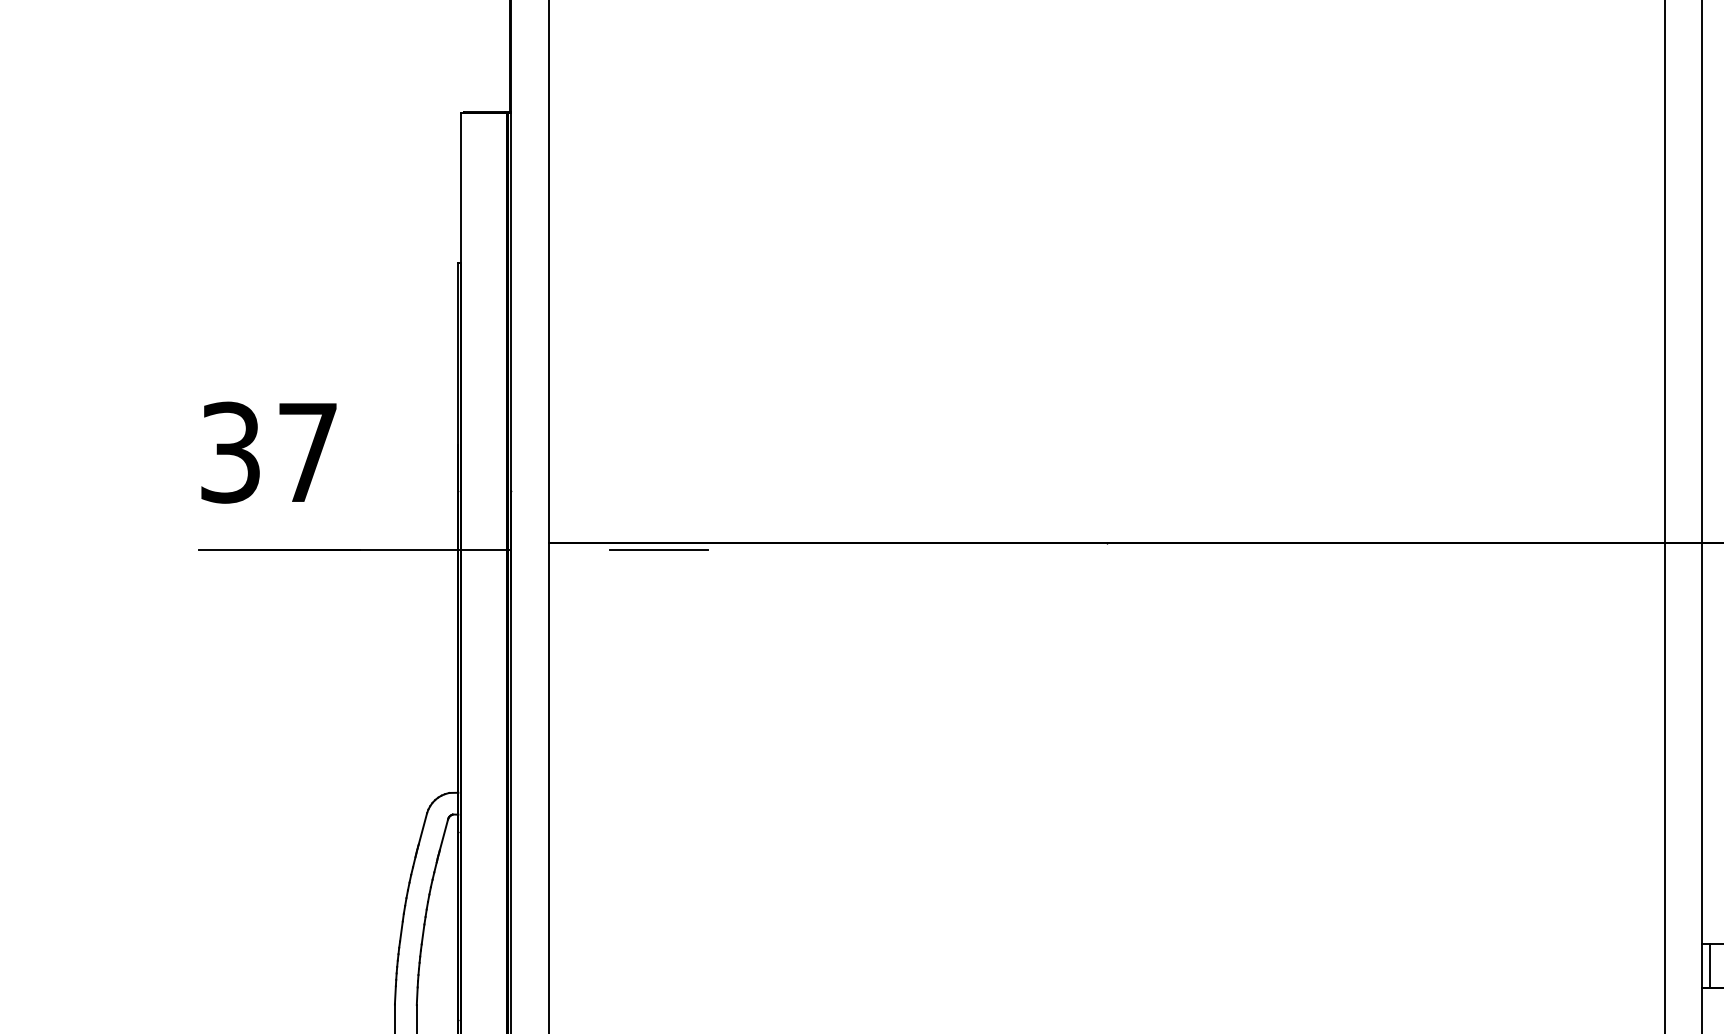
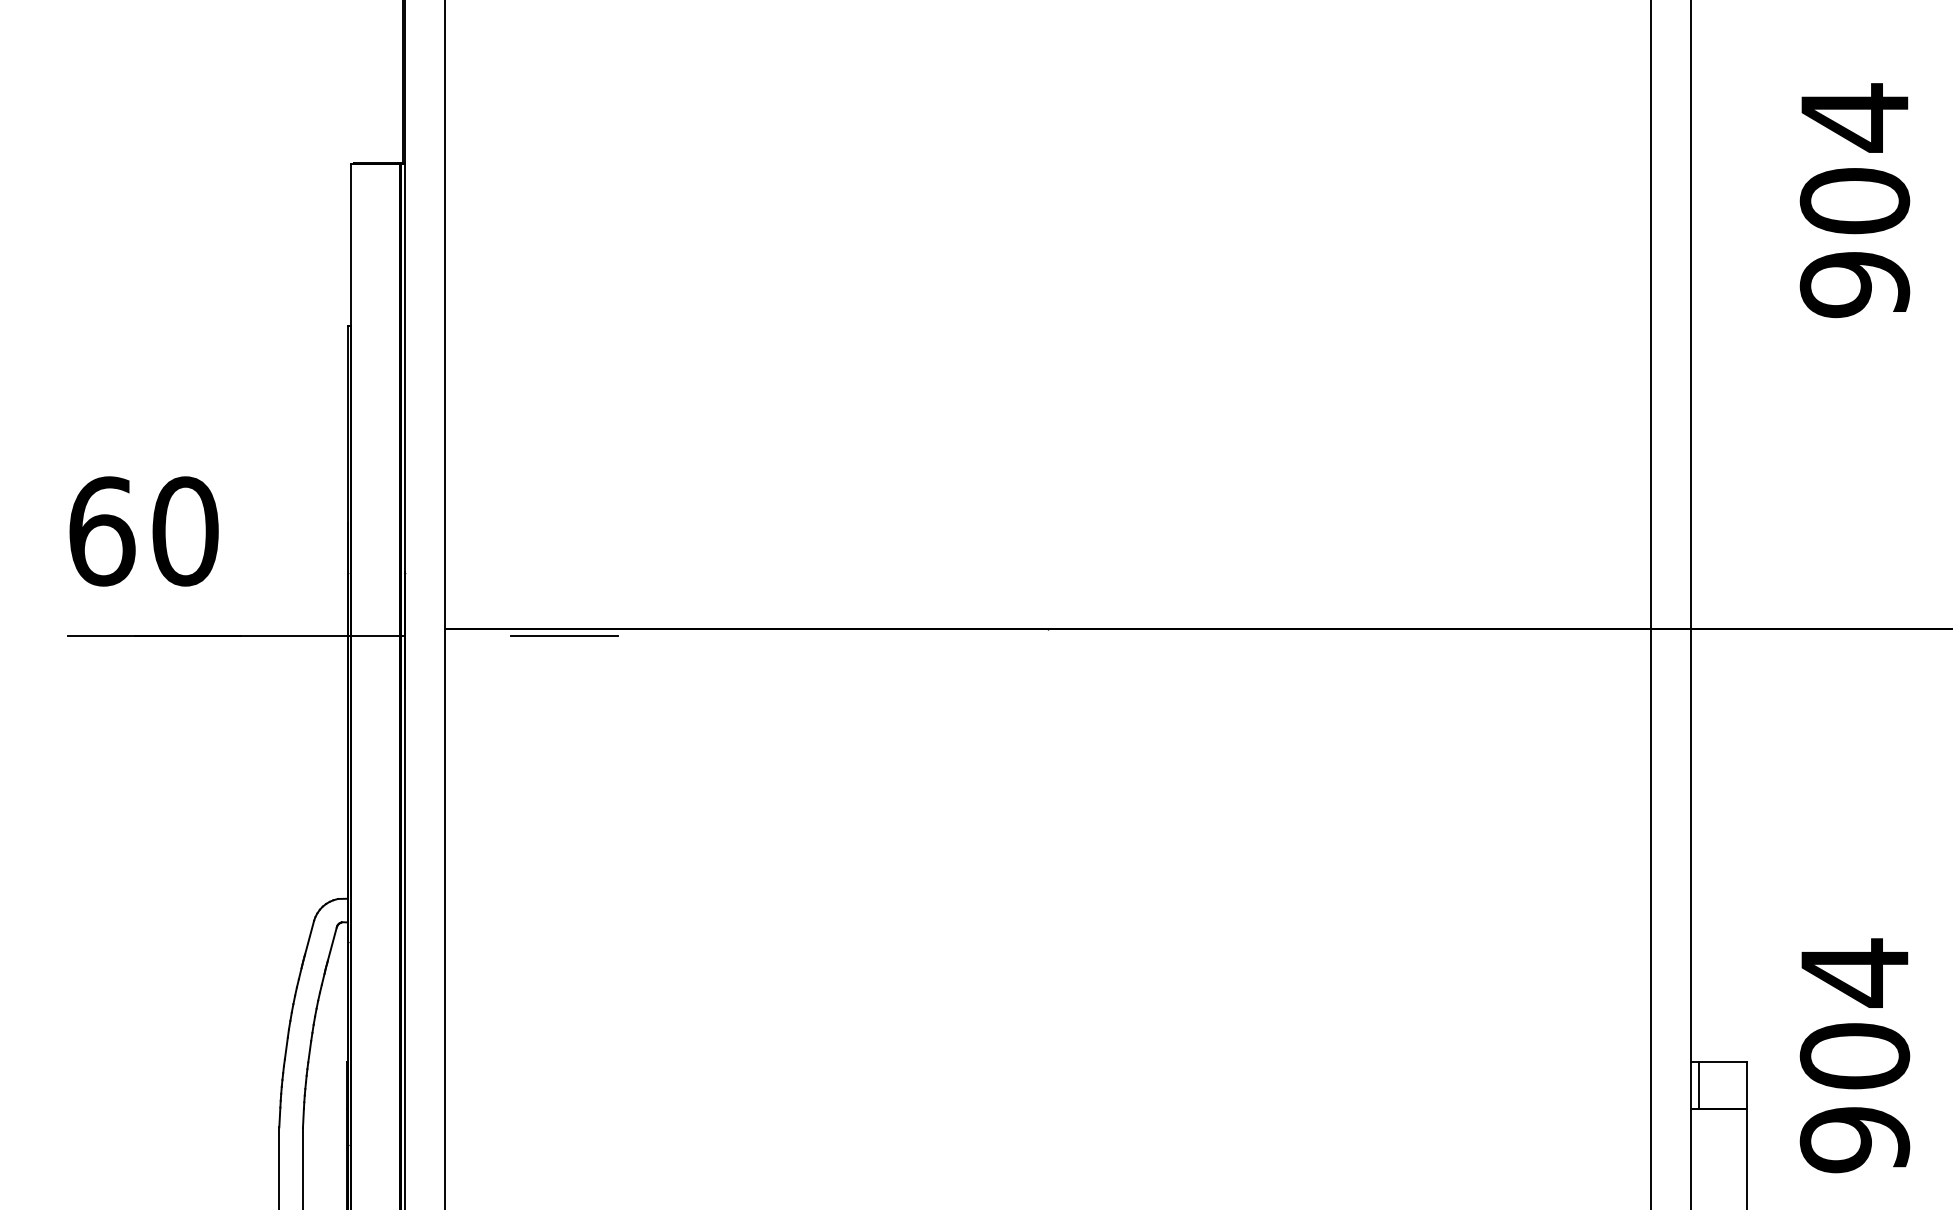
text: (269, 452) -> (143, 531), 37 -> 60

